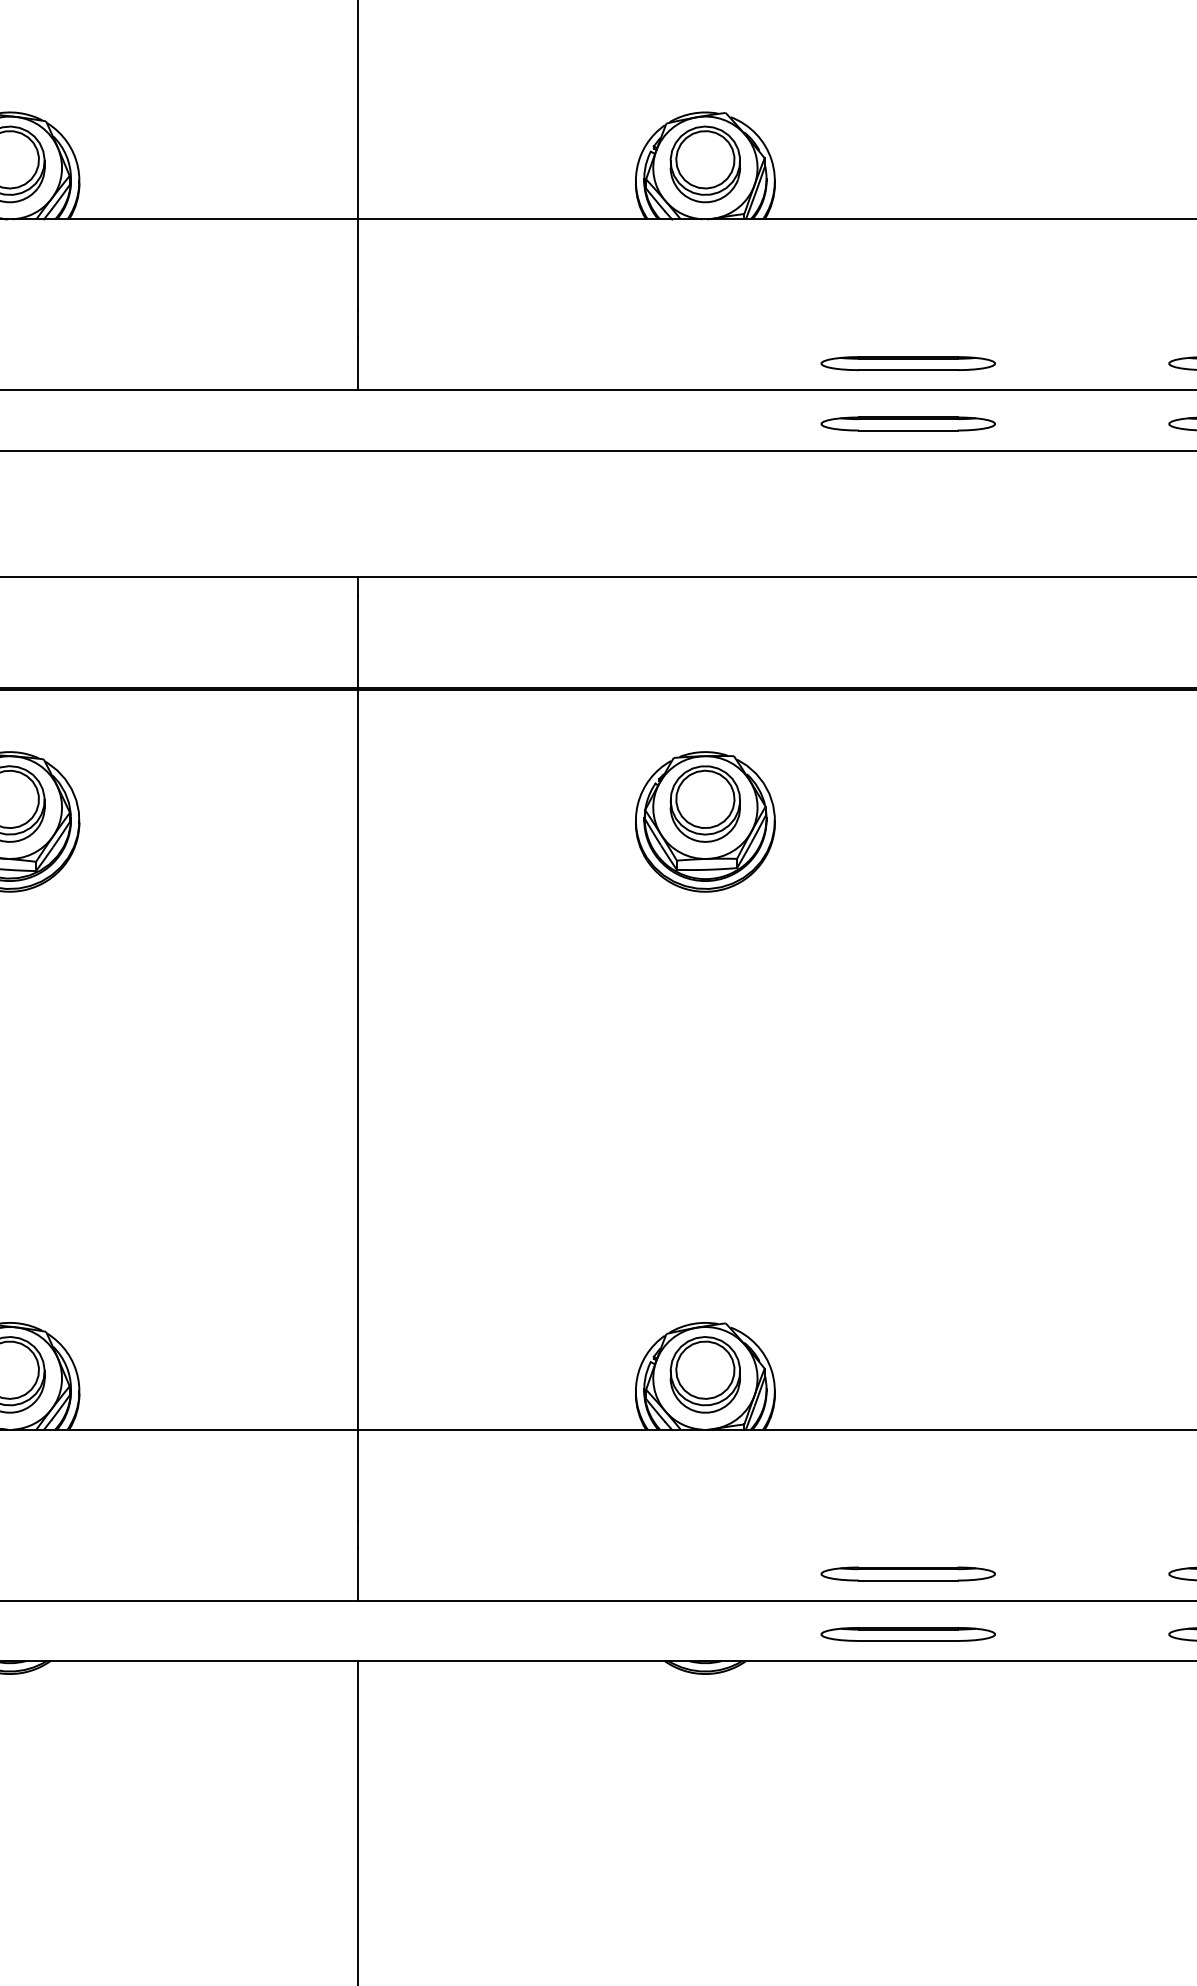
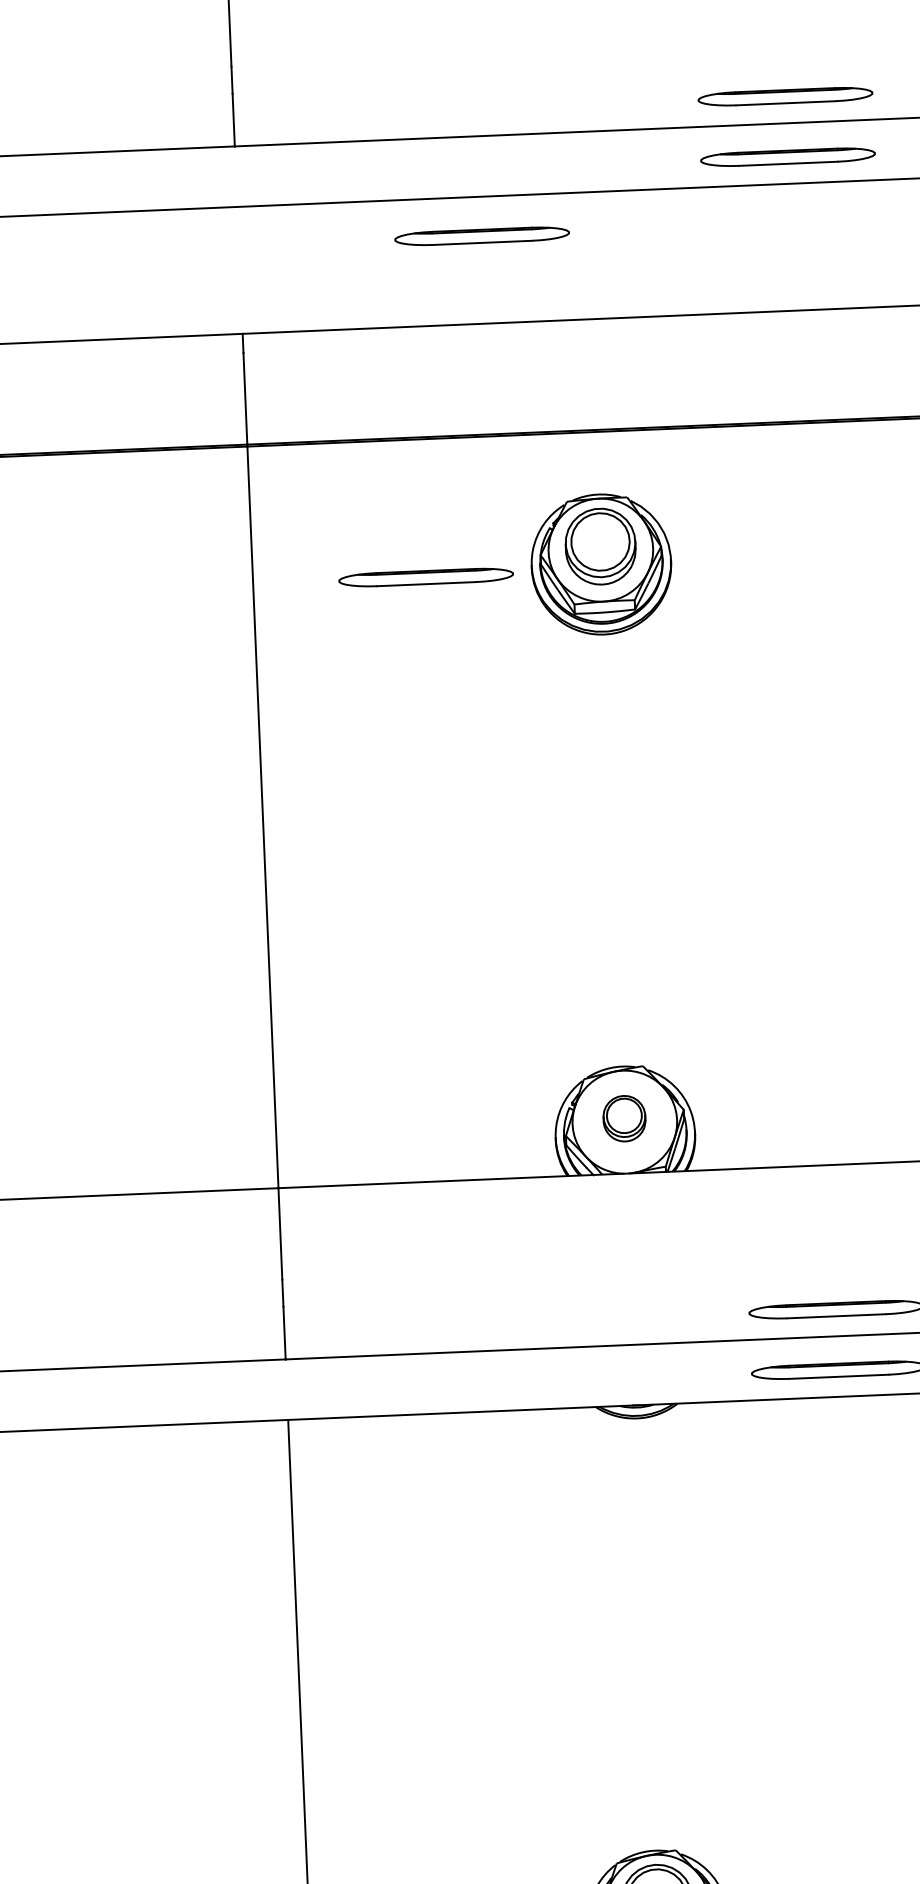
part: (599, 489) -> (481, 235), added
part: (529, 827) -> (425, 577), added
part: (704, 1374) -> (623, 1118), size x0.6

